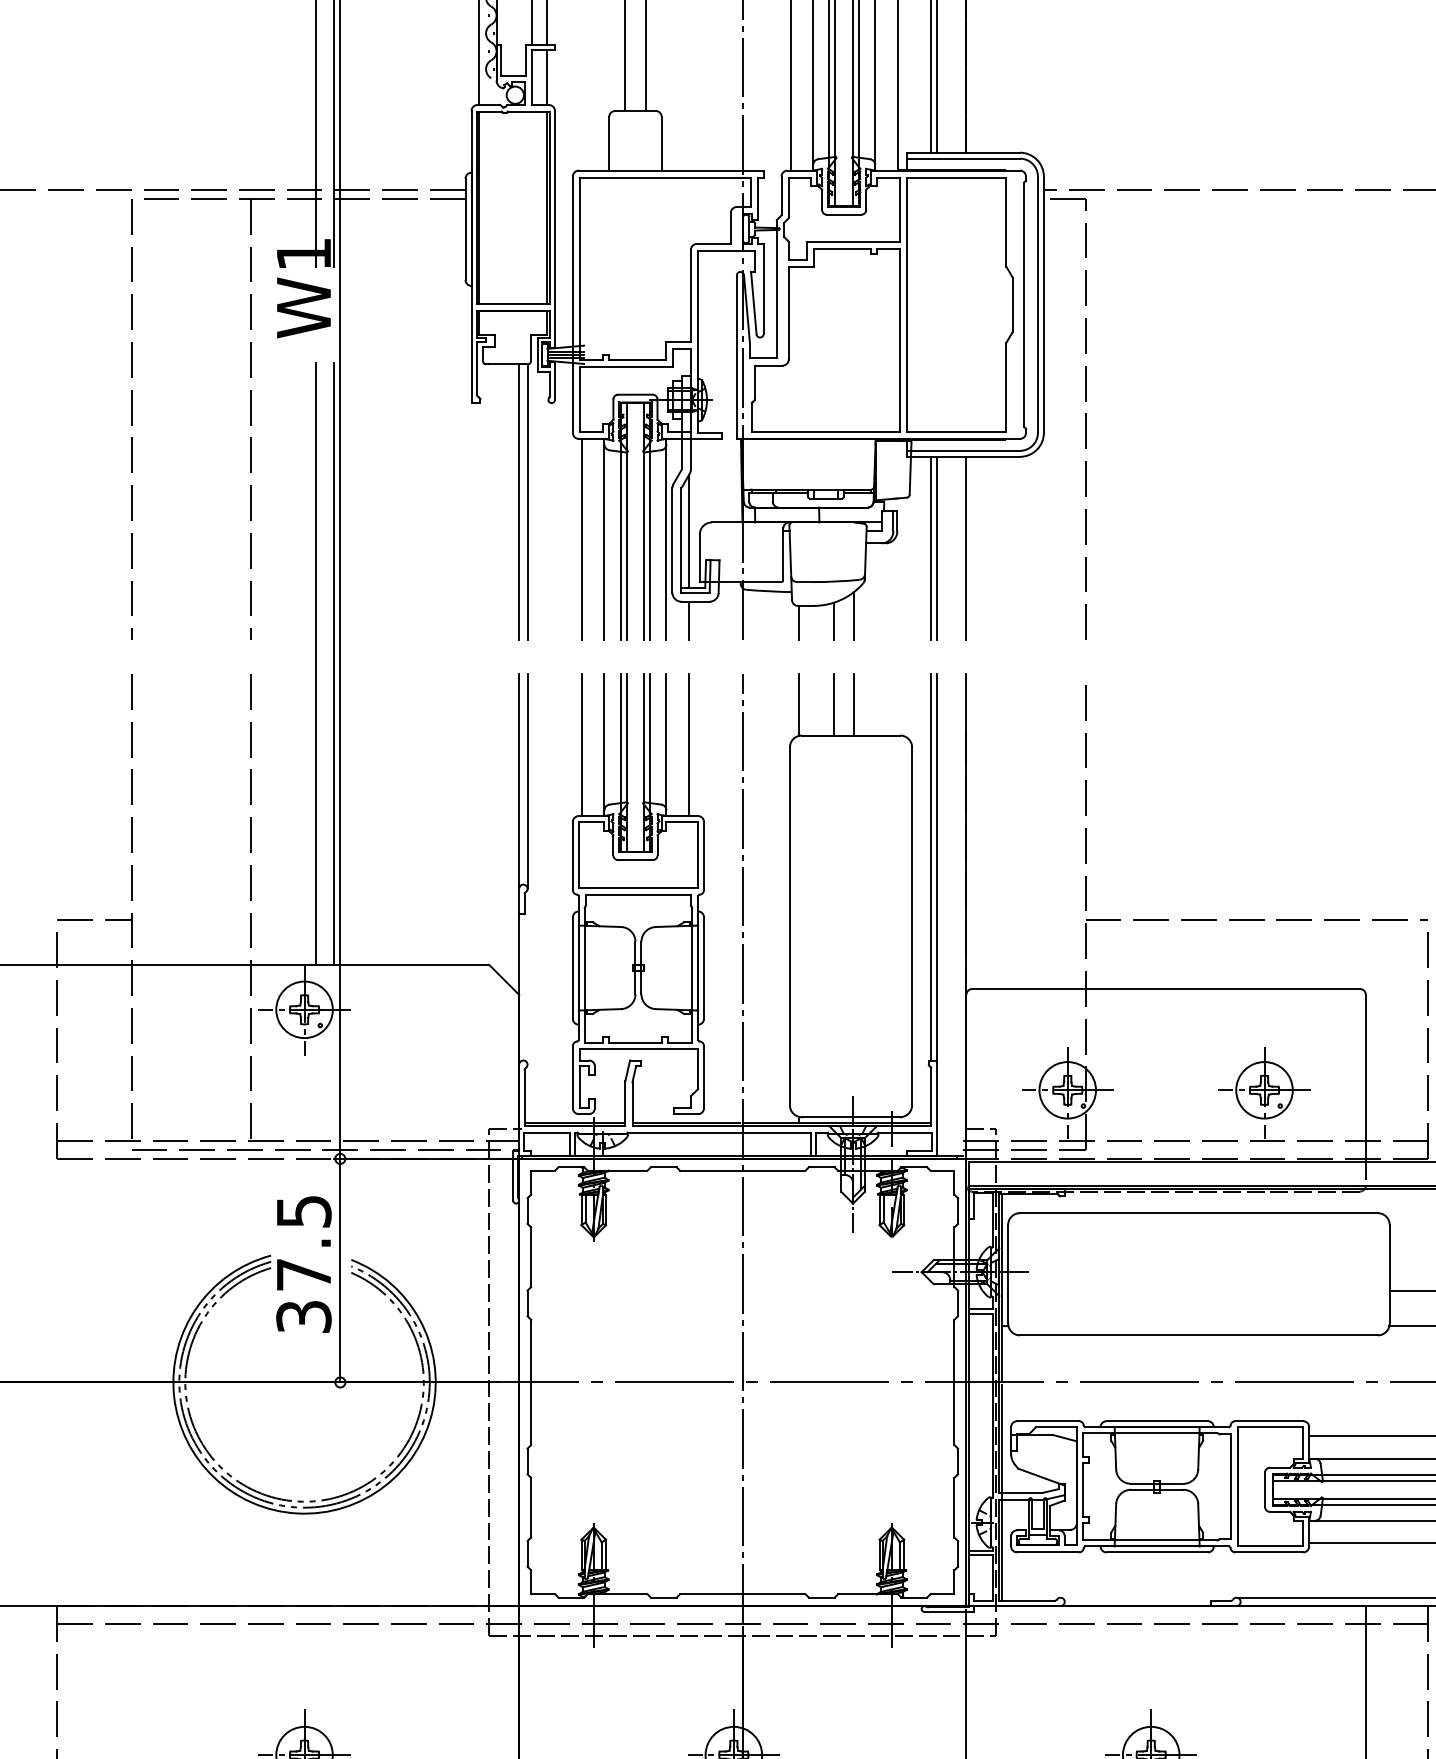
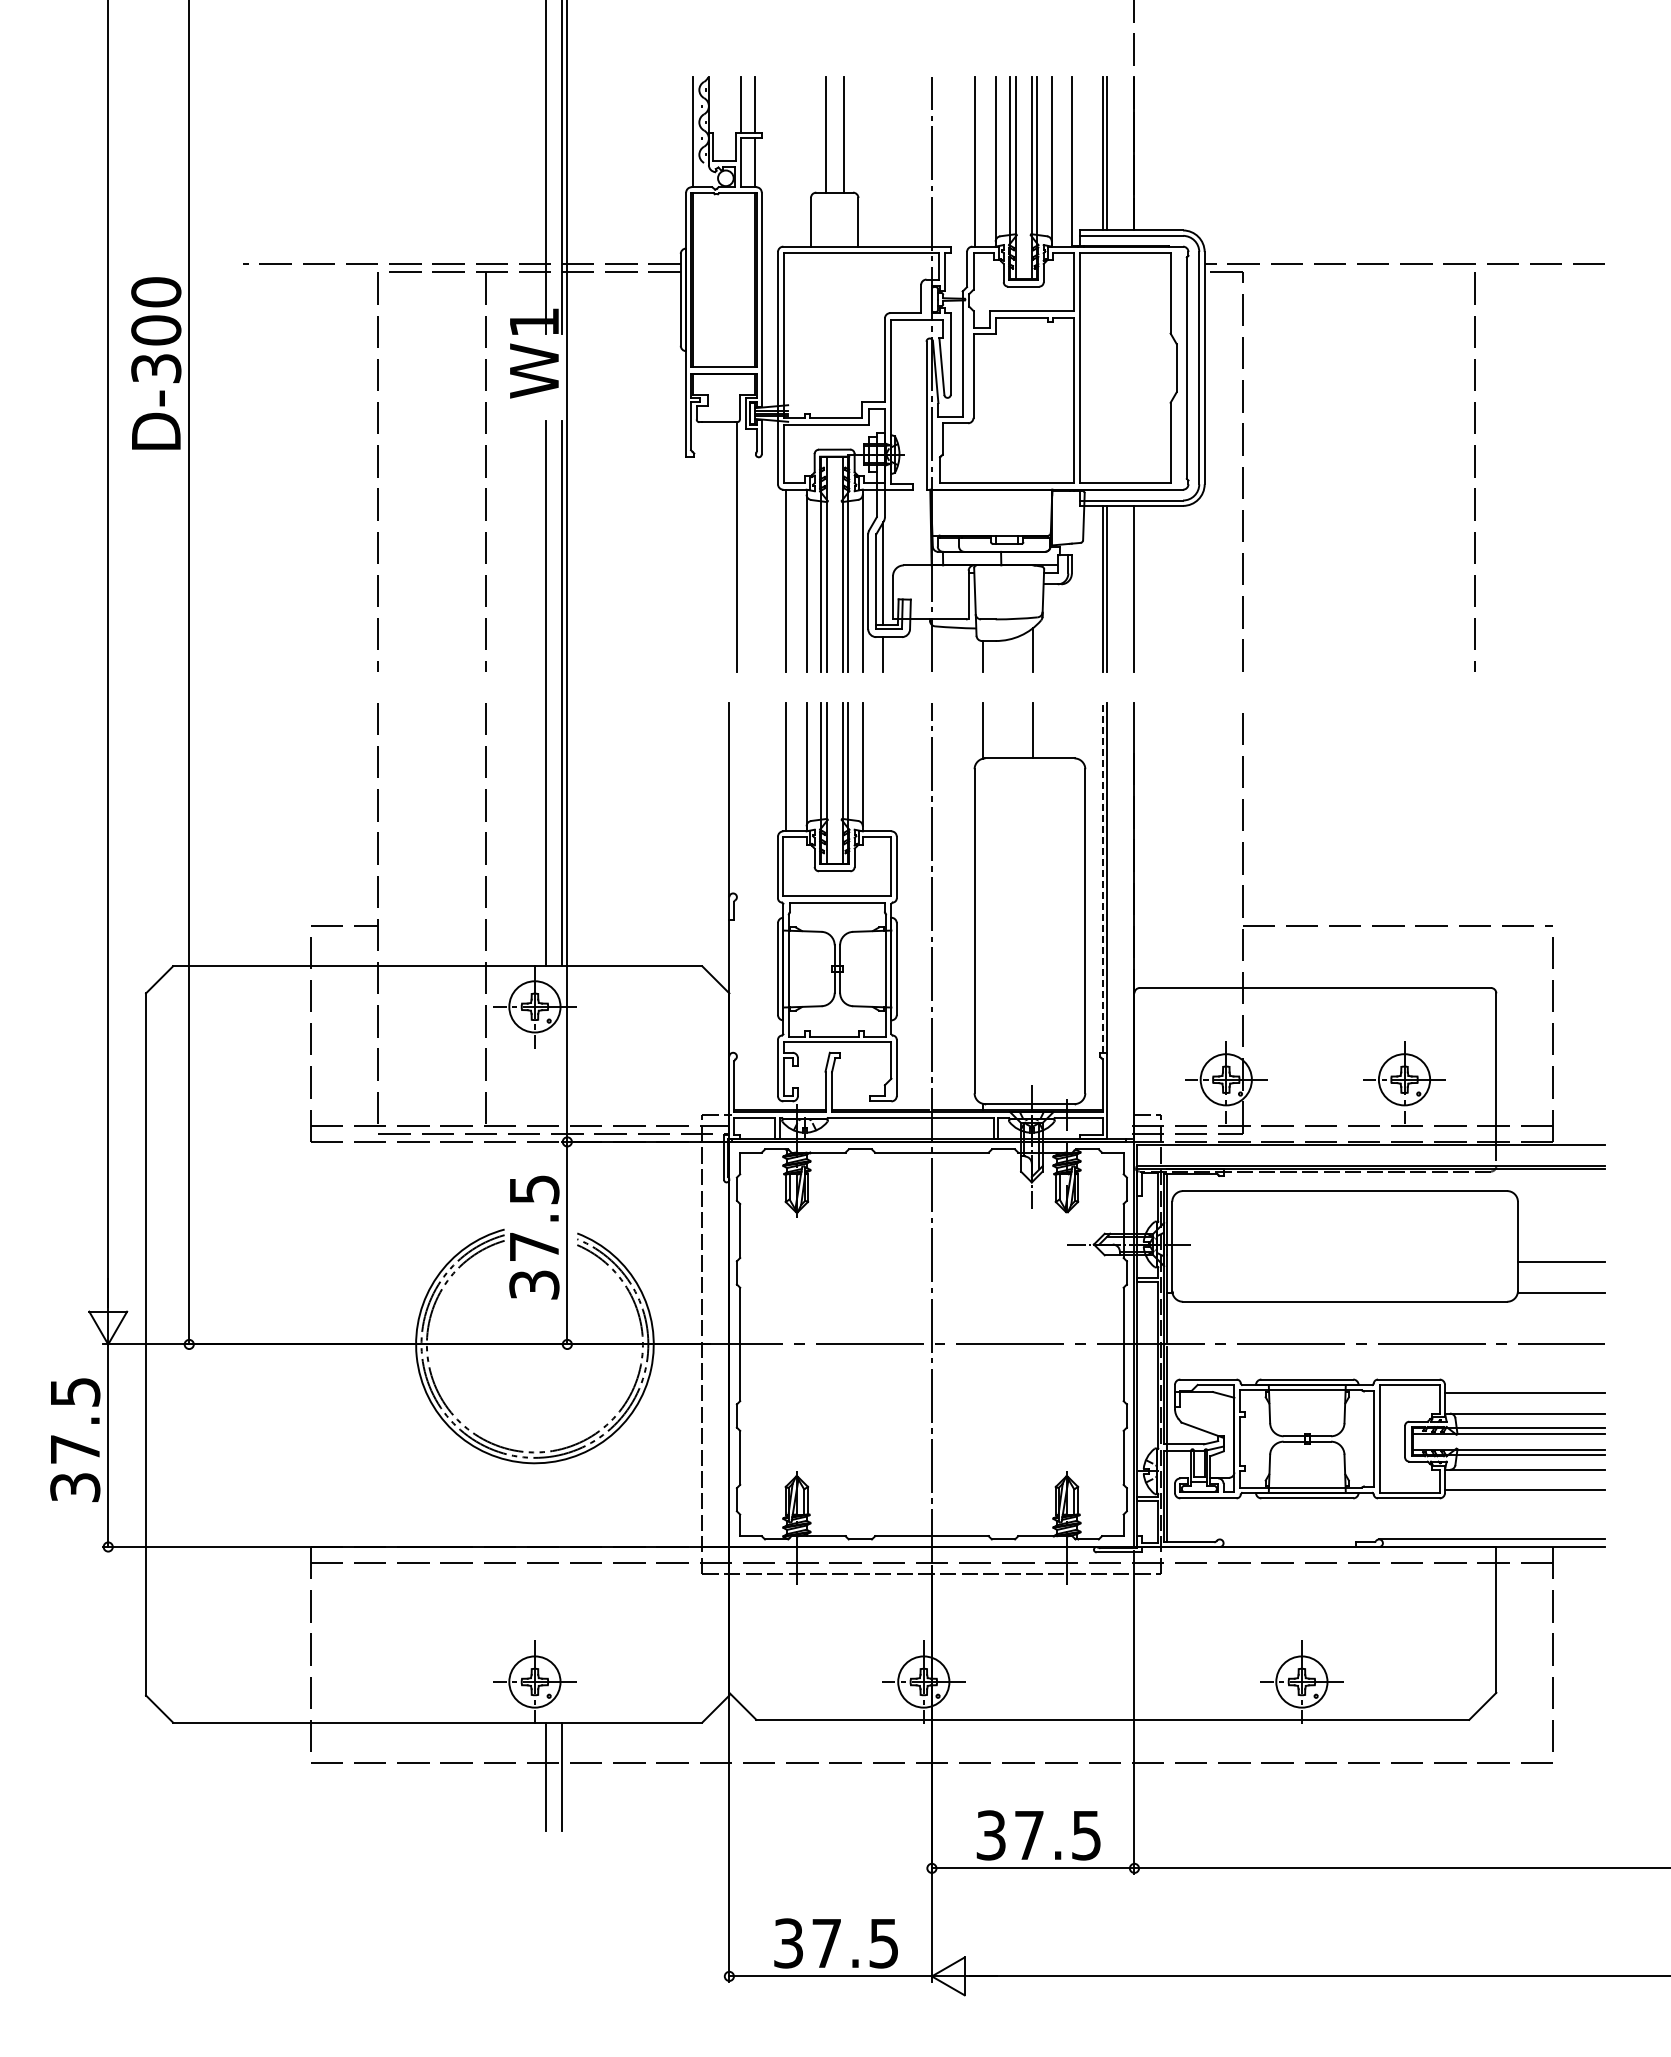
line: (1341, 418) -> (1474, 471), added
line: (519, 501) -> (729, 546), removed
line: (833, 620) -> (1014, 654), removed
line: (833, 704) -> (1014, 730), removed
line: (689, 744) -> (883, 766), removed
line: (527, 780) -> (736, 799), removed
line: (931, 867) -> (1102, 877), solid -> dashed

